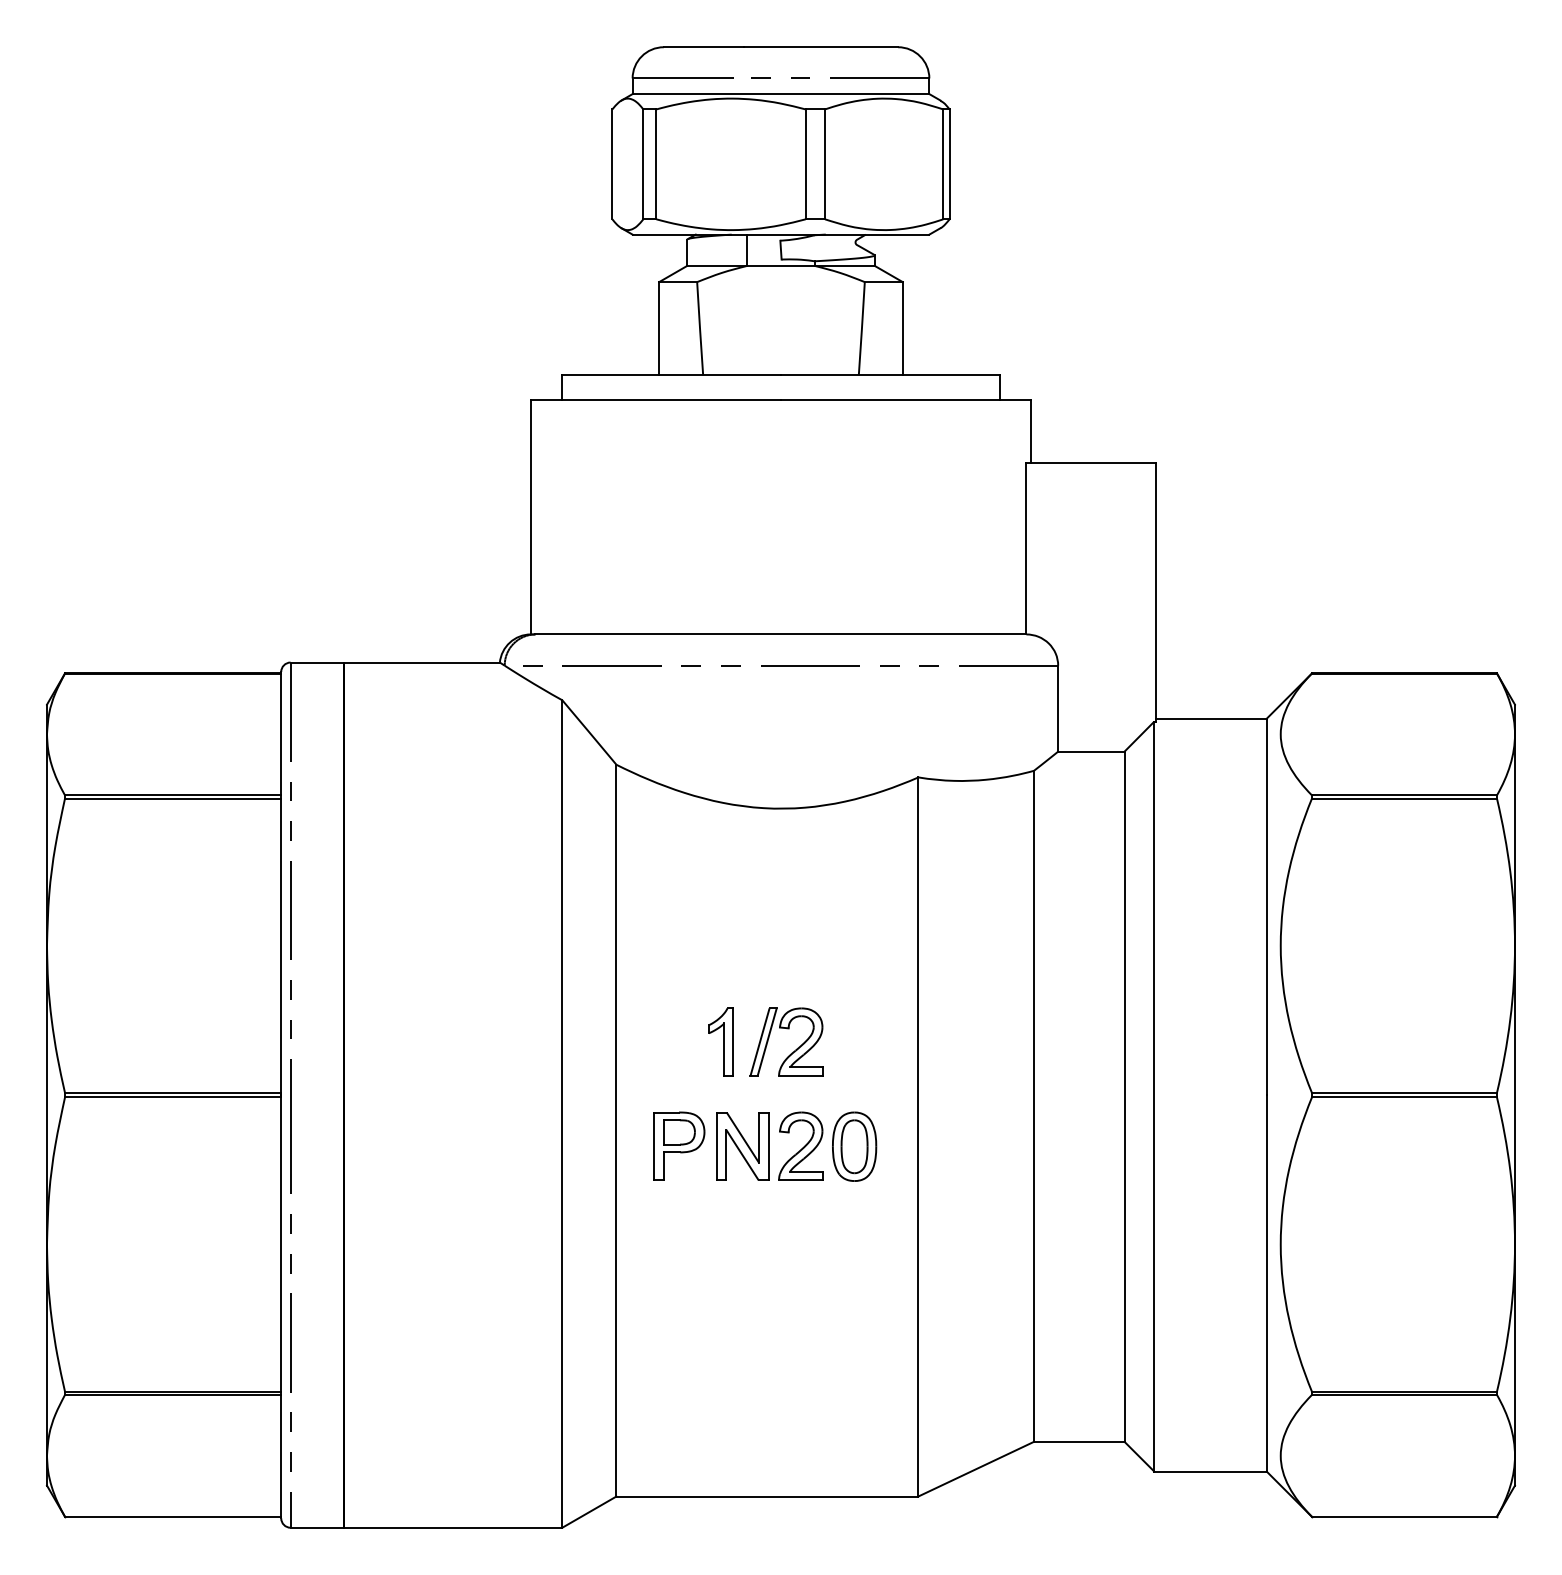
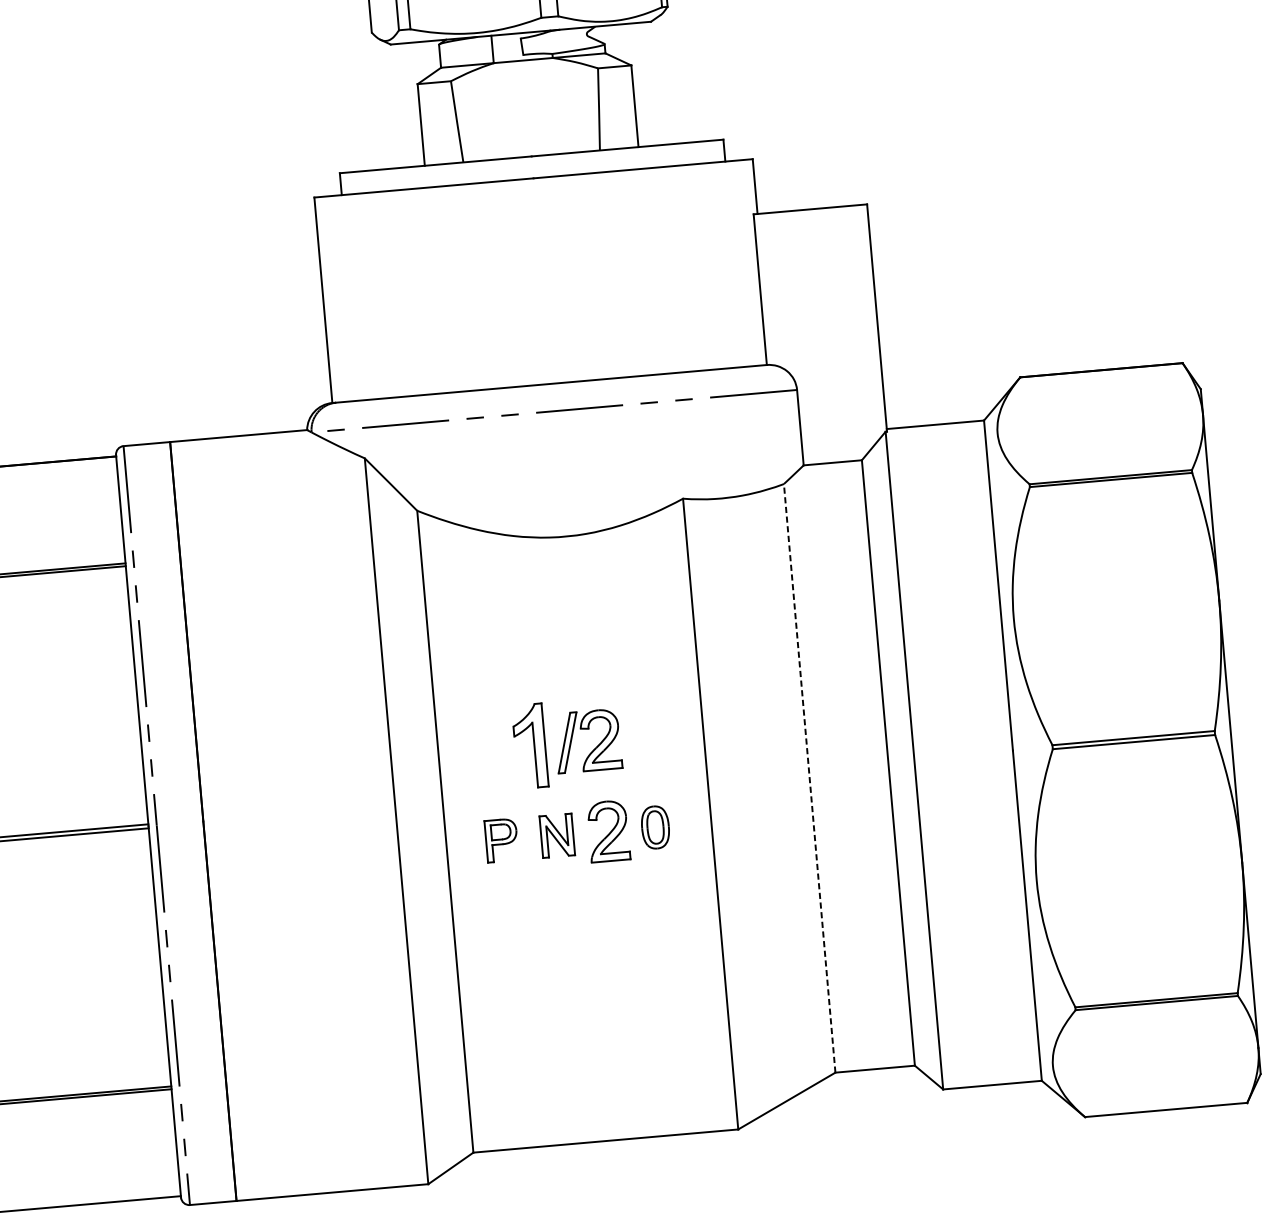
part: (720, 1041) -> (529, 745), size x1.4
line: (1033, 1106) -> (809, 778), solid -> dashed
part: (679, 1145) -> (501, 839), size x0.7
part: (742, 1146) -> (557, 835), size x0.7
part: (854, 1146) -> (655, 827), size x0.7

